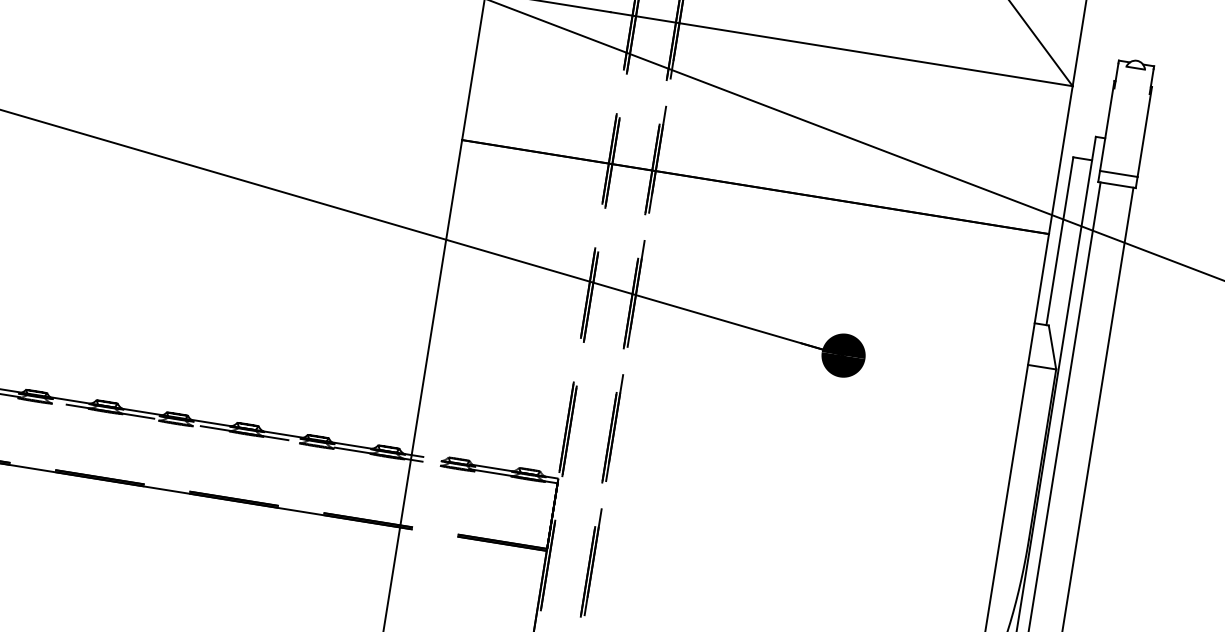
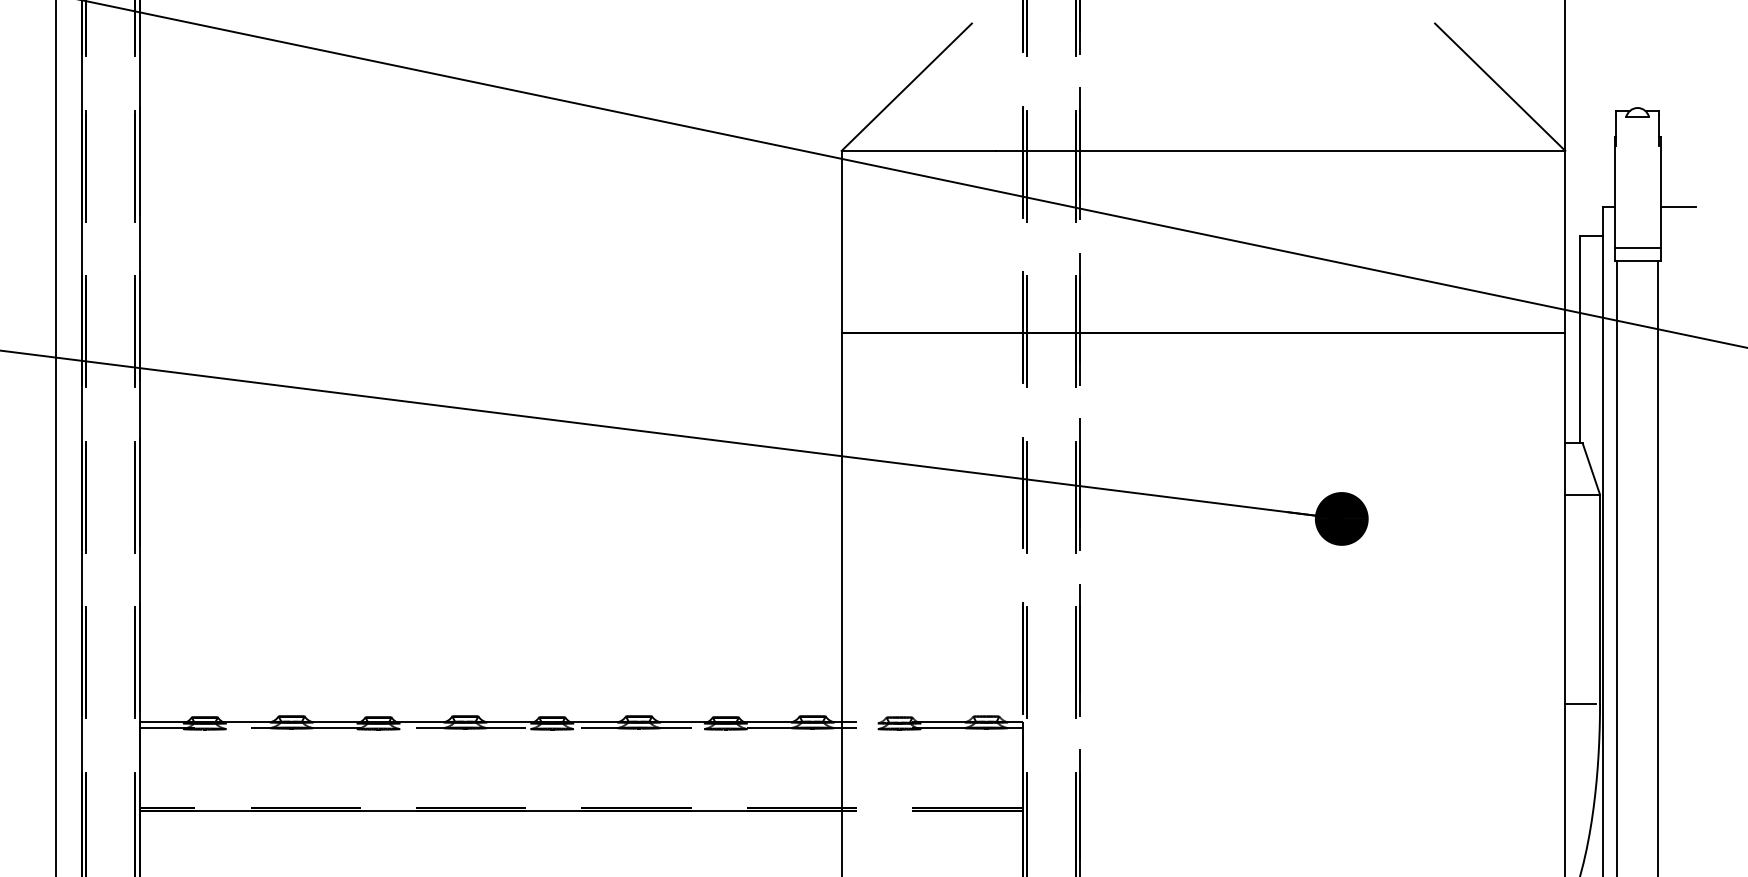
line: (1156, 146) -> (1677, 207), added
line: (1013, 536) -> (1580, 703), added

